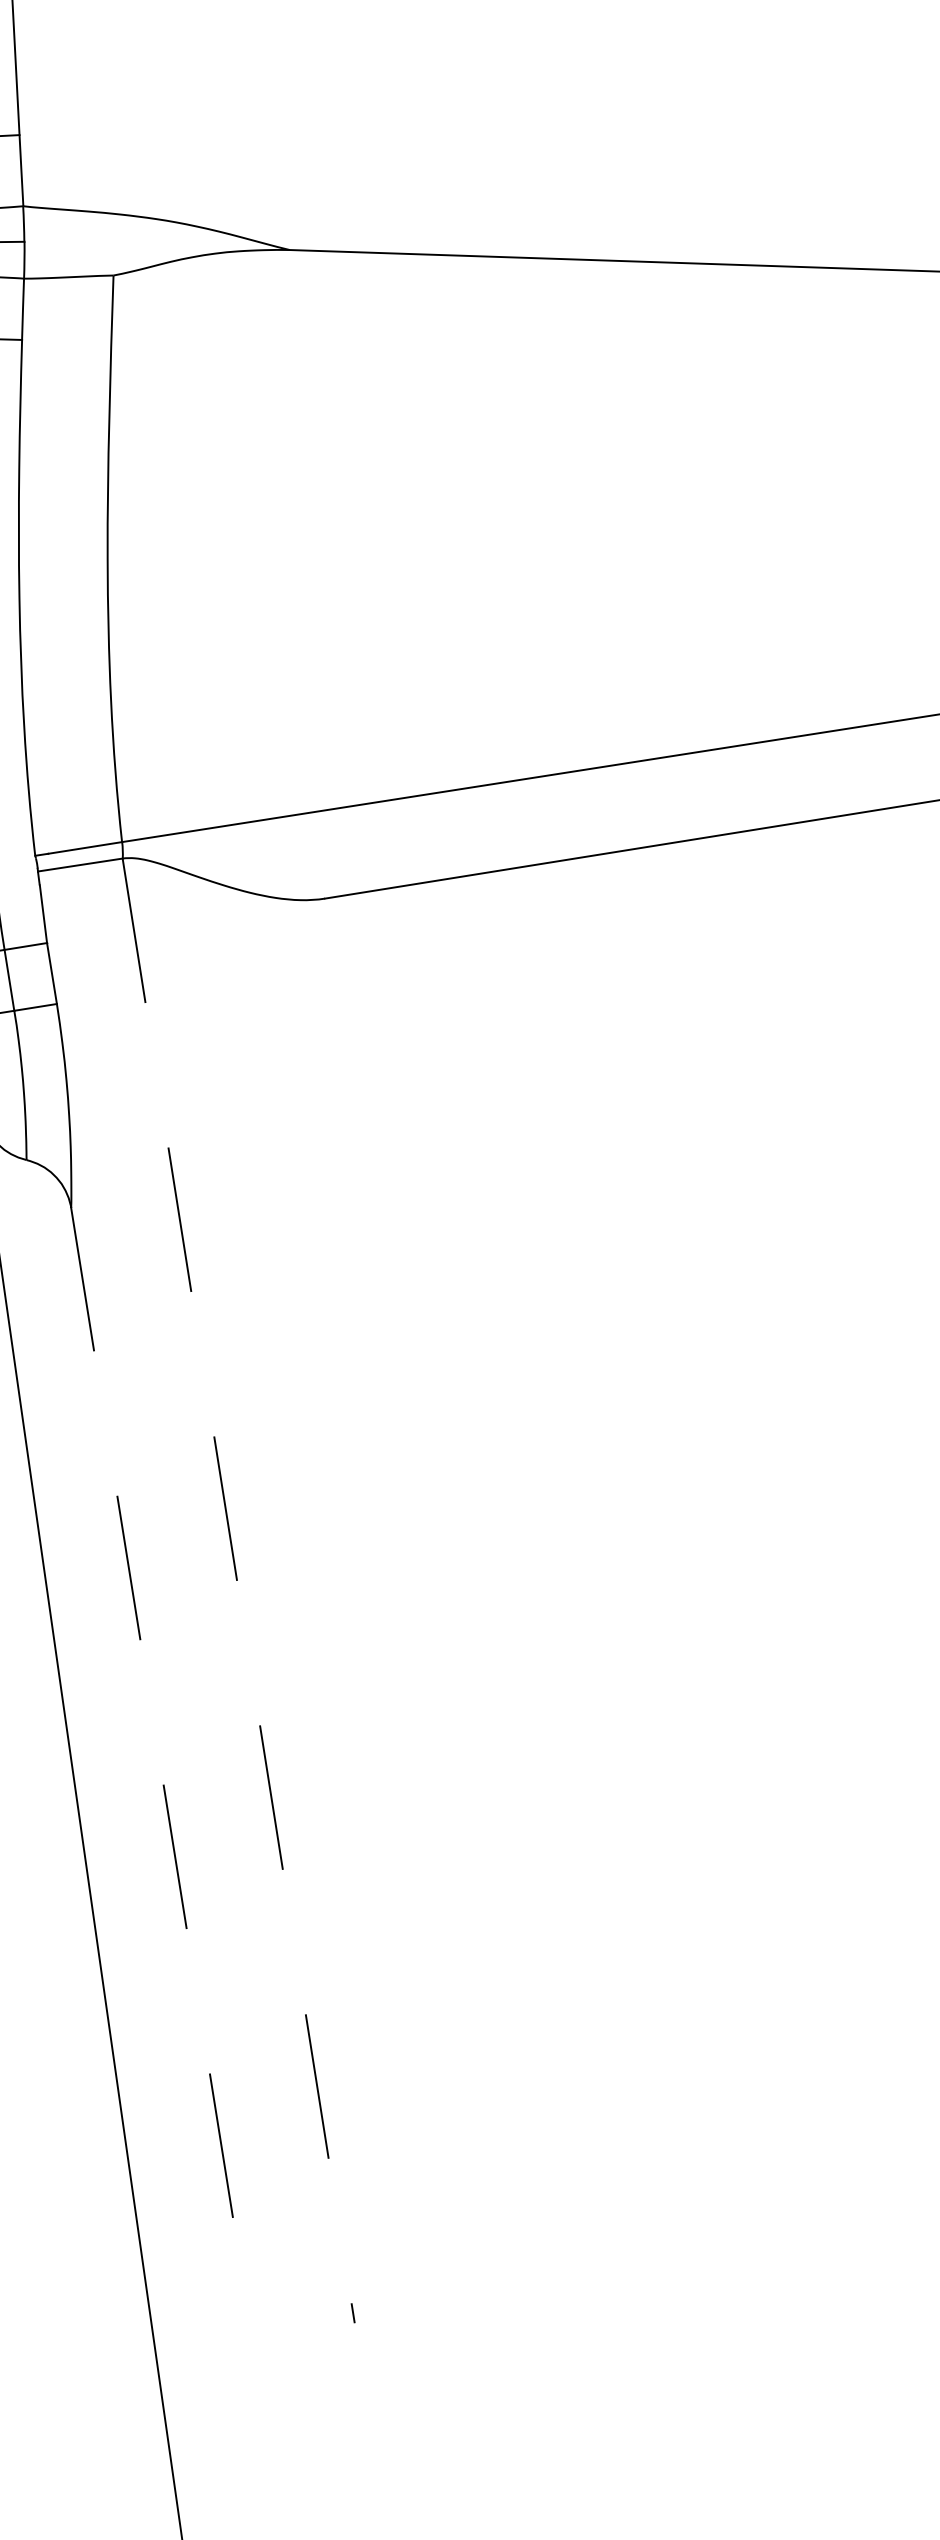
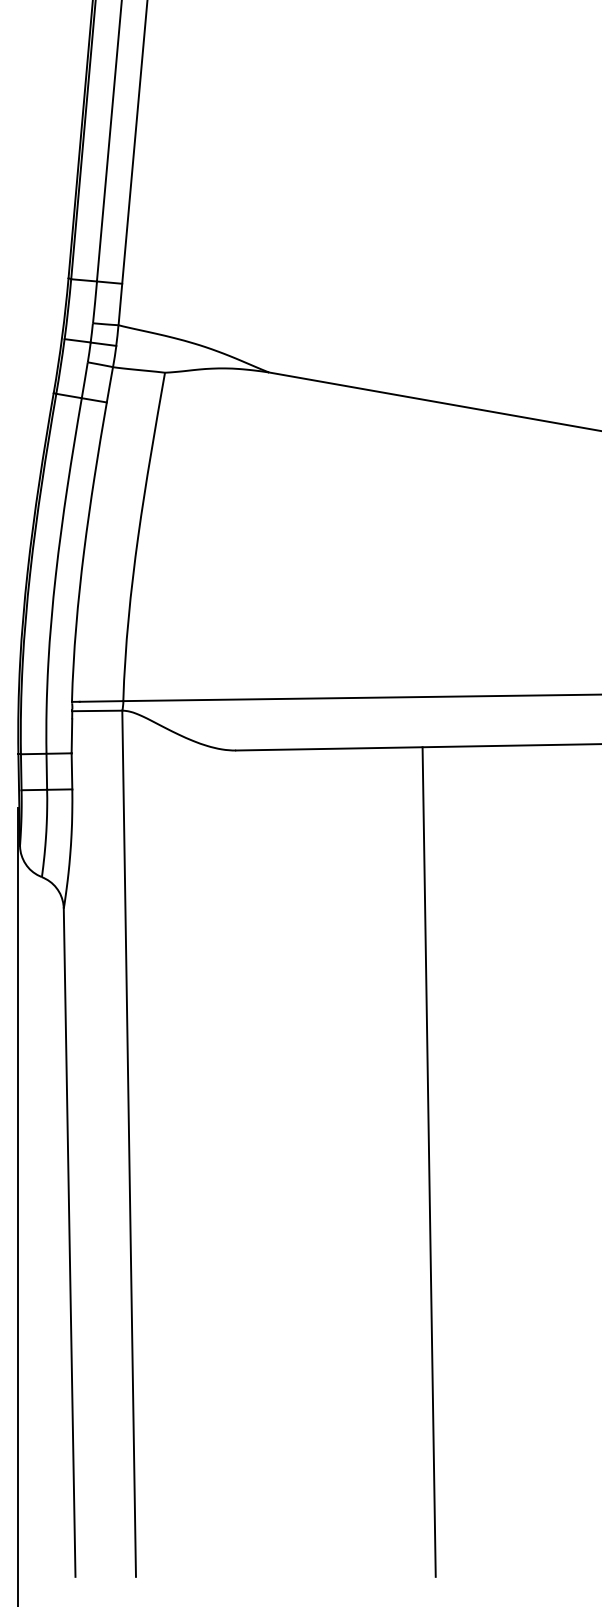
line: (750, 1548) -> (428, 1161), added
line: (239, 1592) -> (129, 1144), dashed -> solid
line: (161, 1772) -> (69, 1242), dashed -> solid

